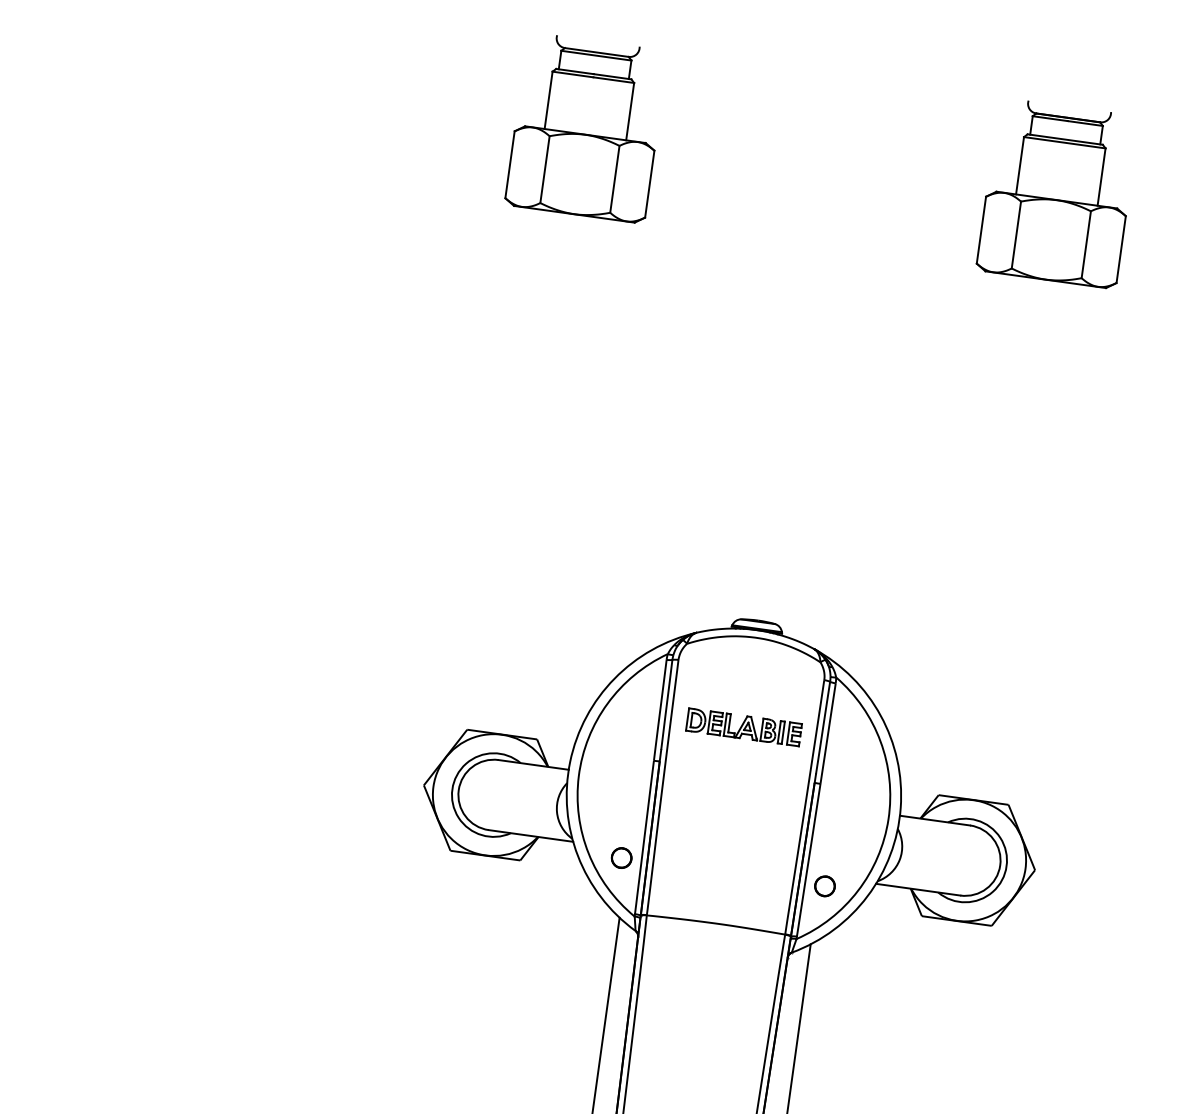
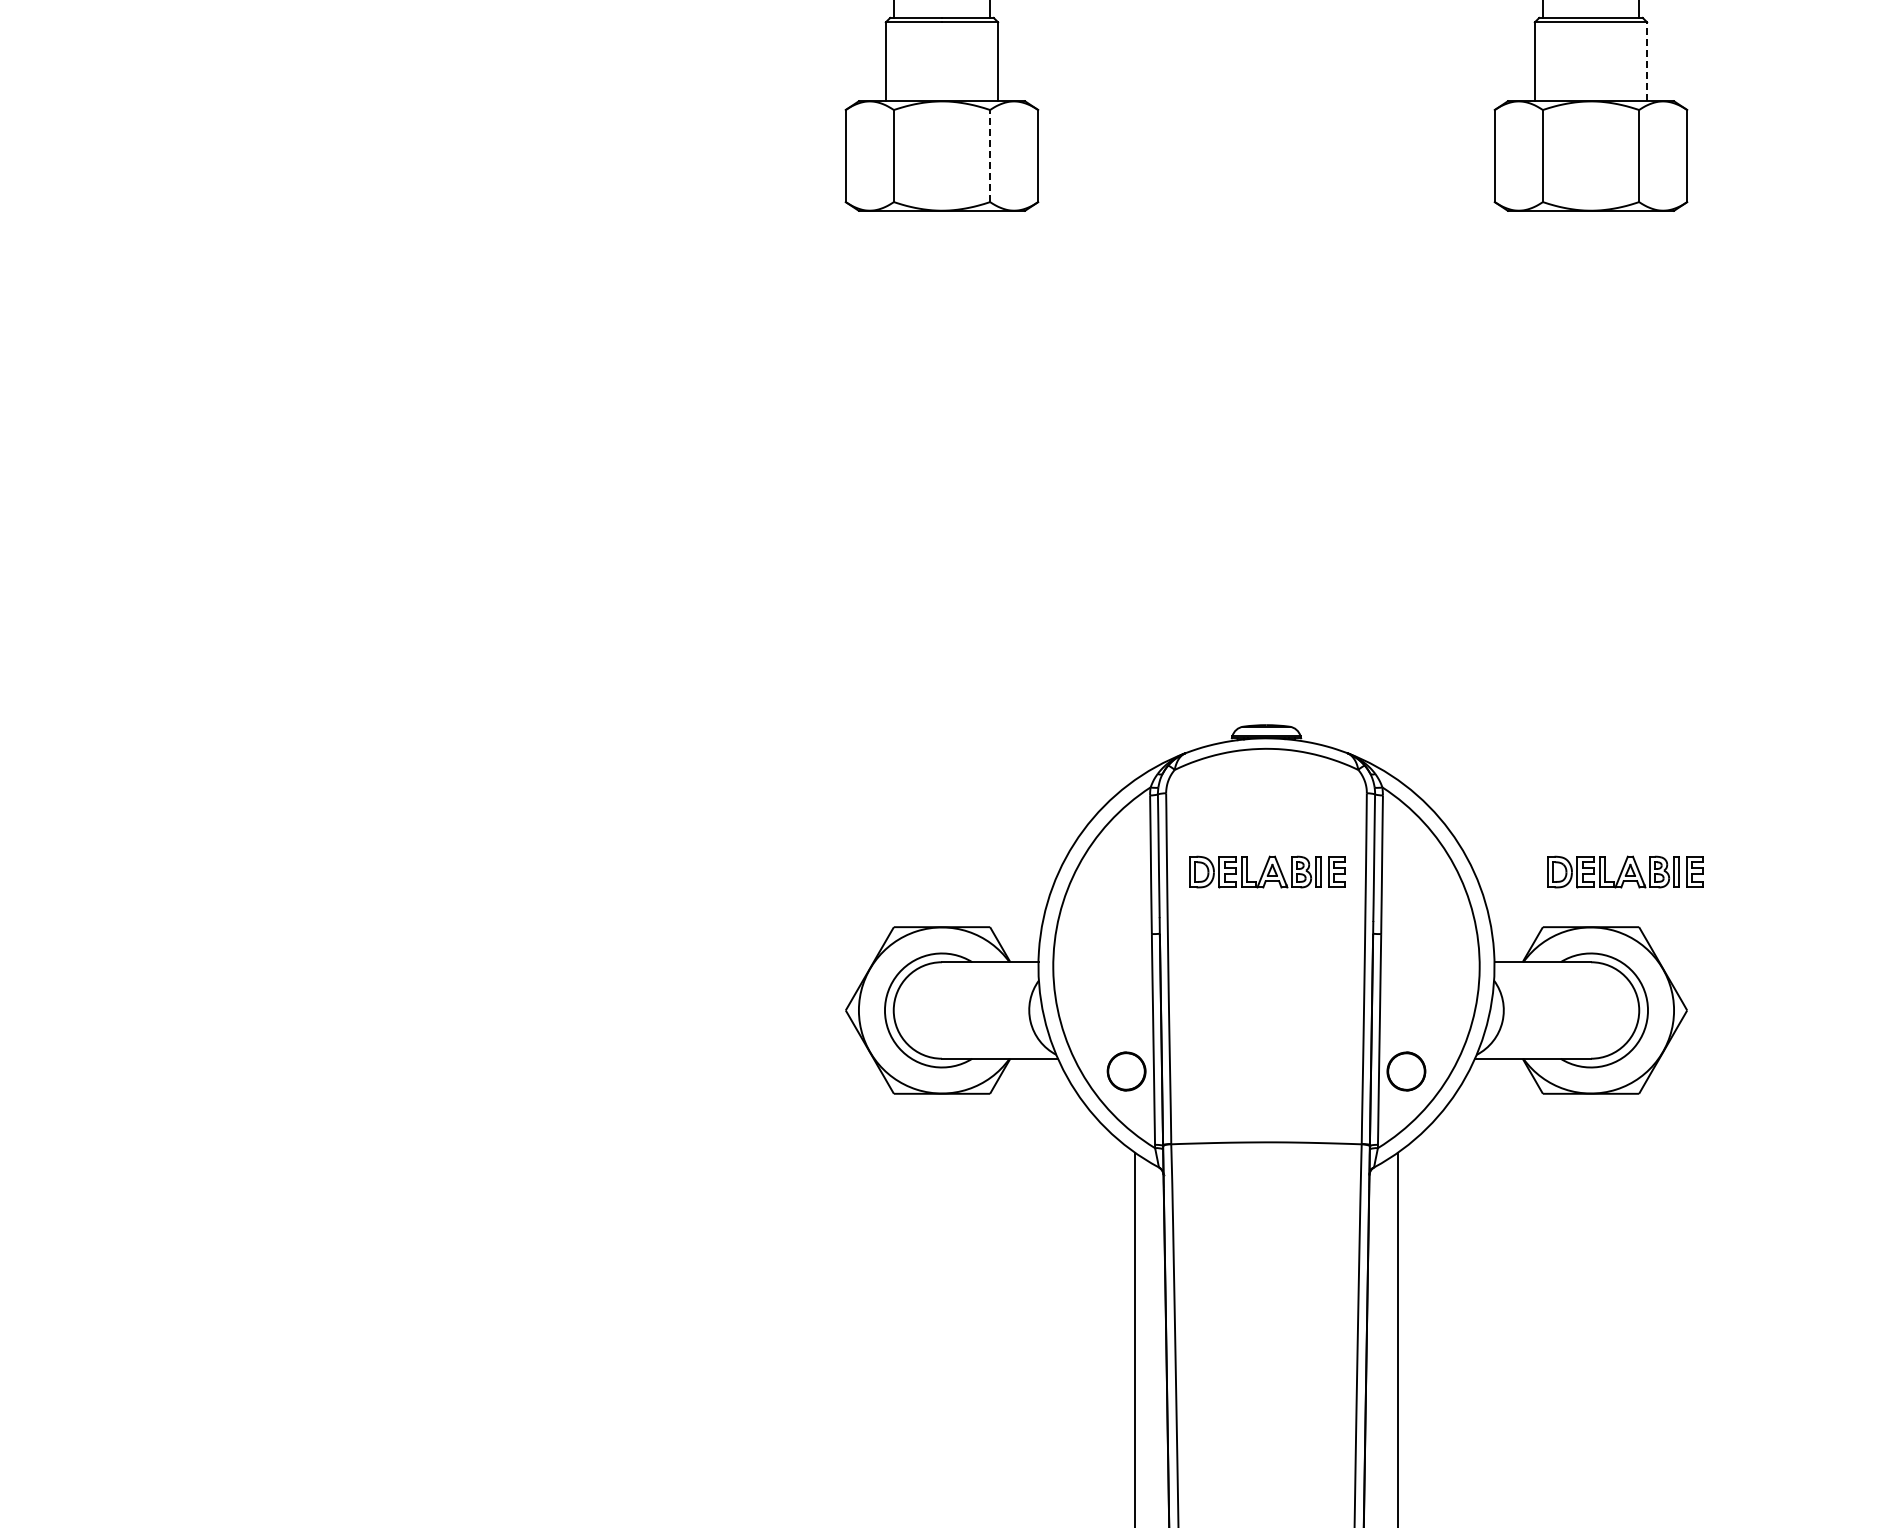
line: (1101, 176) -> (1647, 61), solid -> dashed
line: (615, 178) -> (990, 155), solid -> dashed
part: (1004, 763) -> (1625, 871), added
part: (621, 858) -> (1126, 1071), size x1.4
part: (825, 886) -> (1406, 1071), size x1.4

